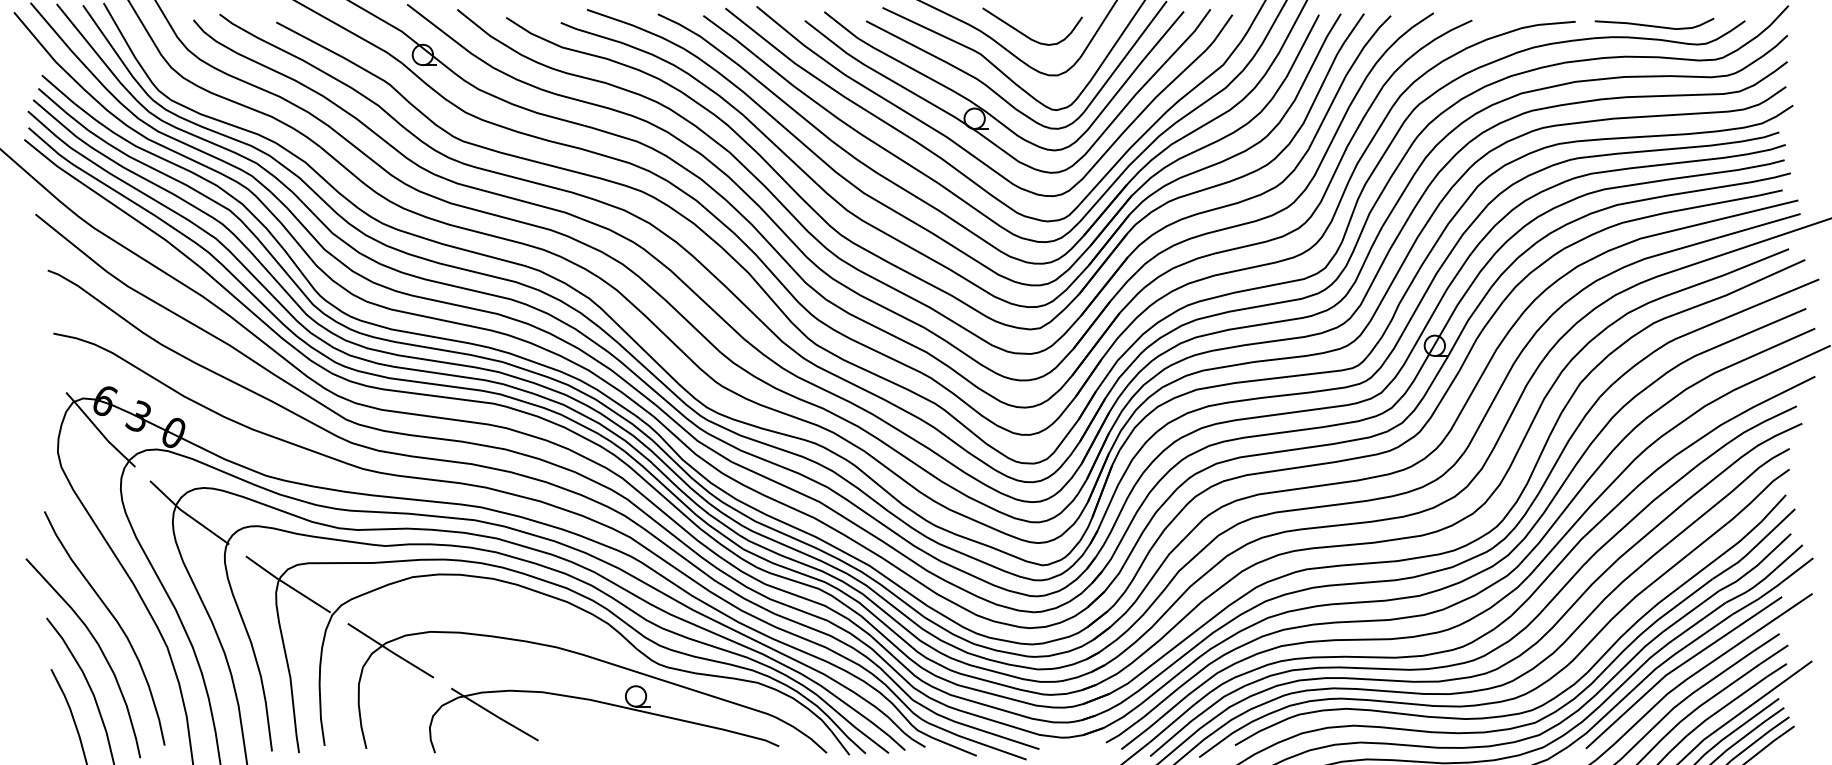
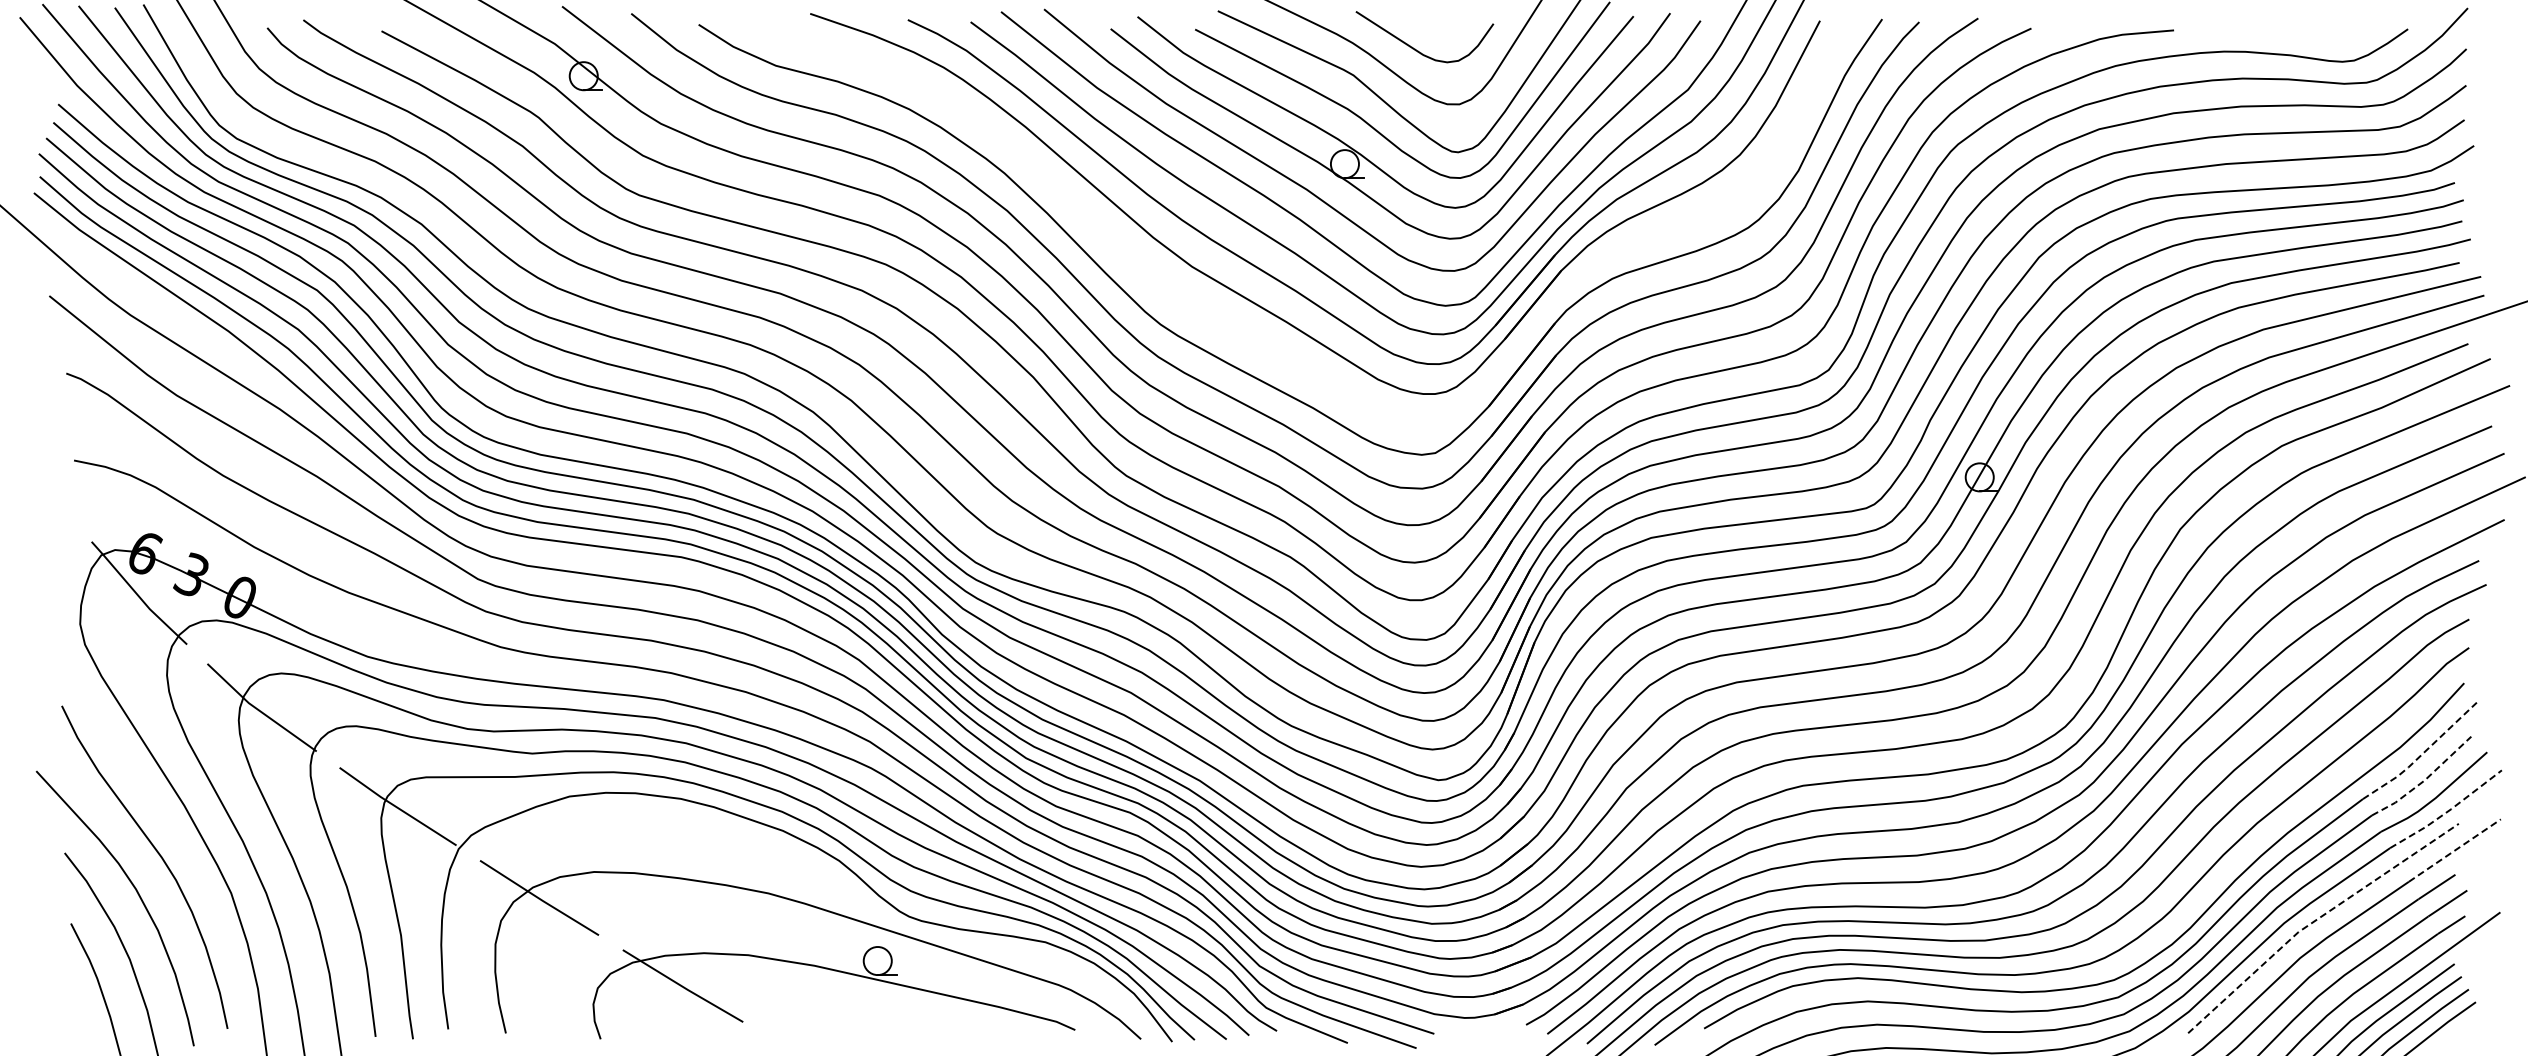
curve: (1653, 25) -> (2281, 35), removed
part: (906, 244) -> (1251, 337), removed
line: (1755, 547) -> (2421, 755), solid -> dashed
line: (1757, 565) -> (2424, 780), solid -> dashed
line: (1773, 588) -> (2447, 811), solid -> dashed
line: (1778, 616) -> (2454, 850), solid -> dashed
line: (1678, 666) -> (2316, 919), solid -> dashed

